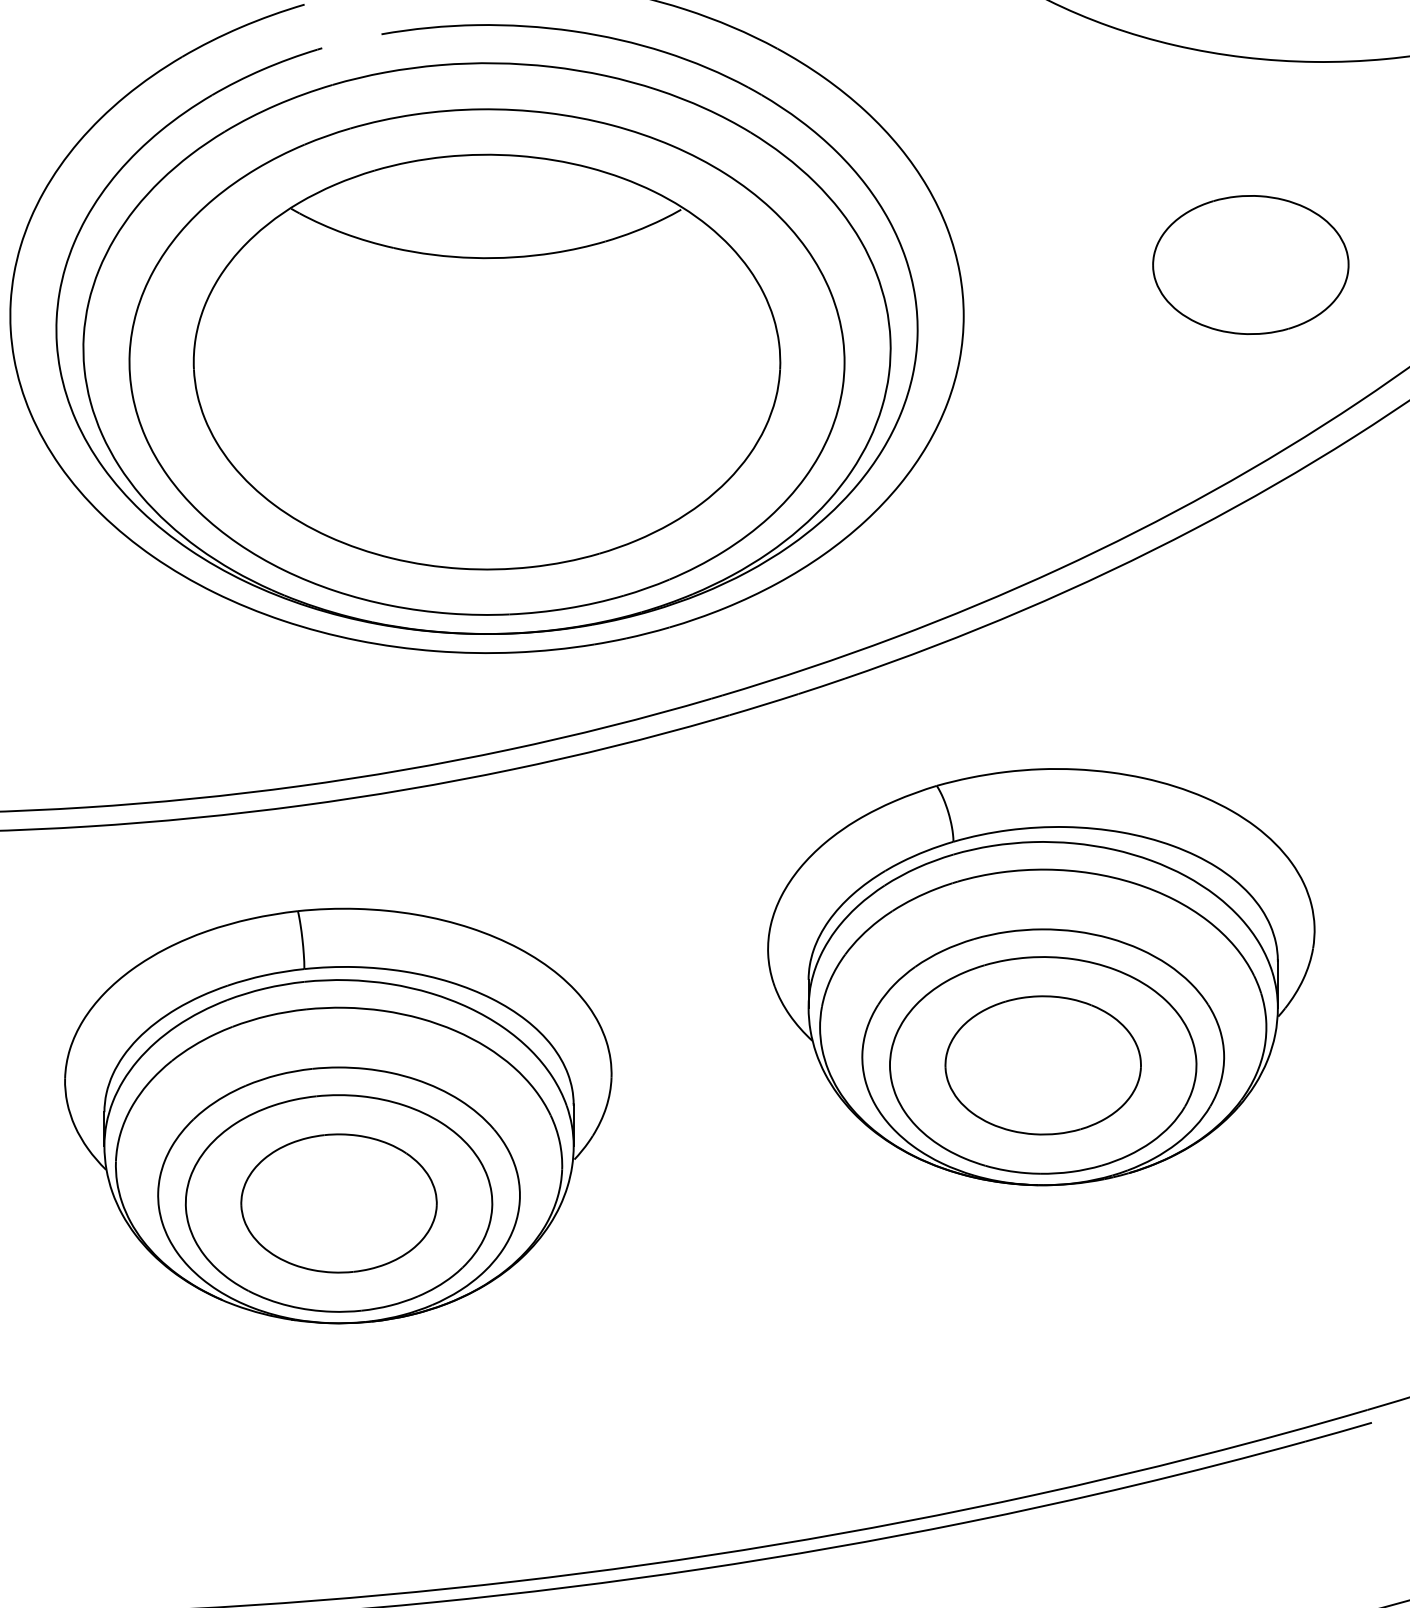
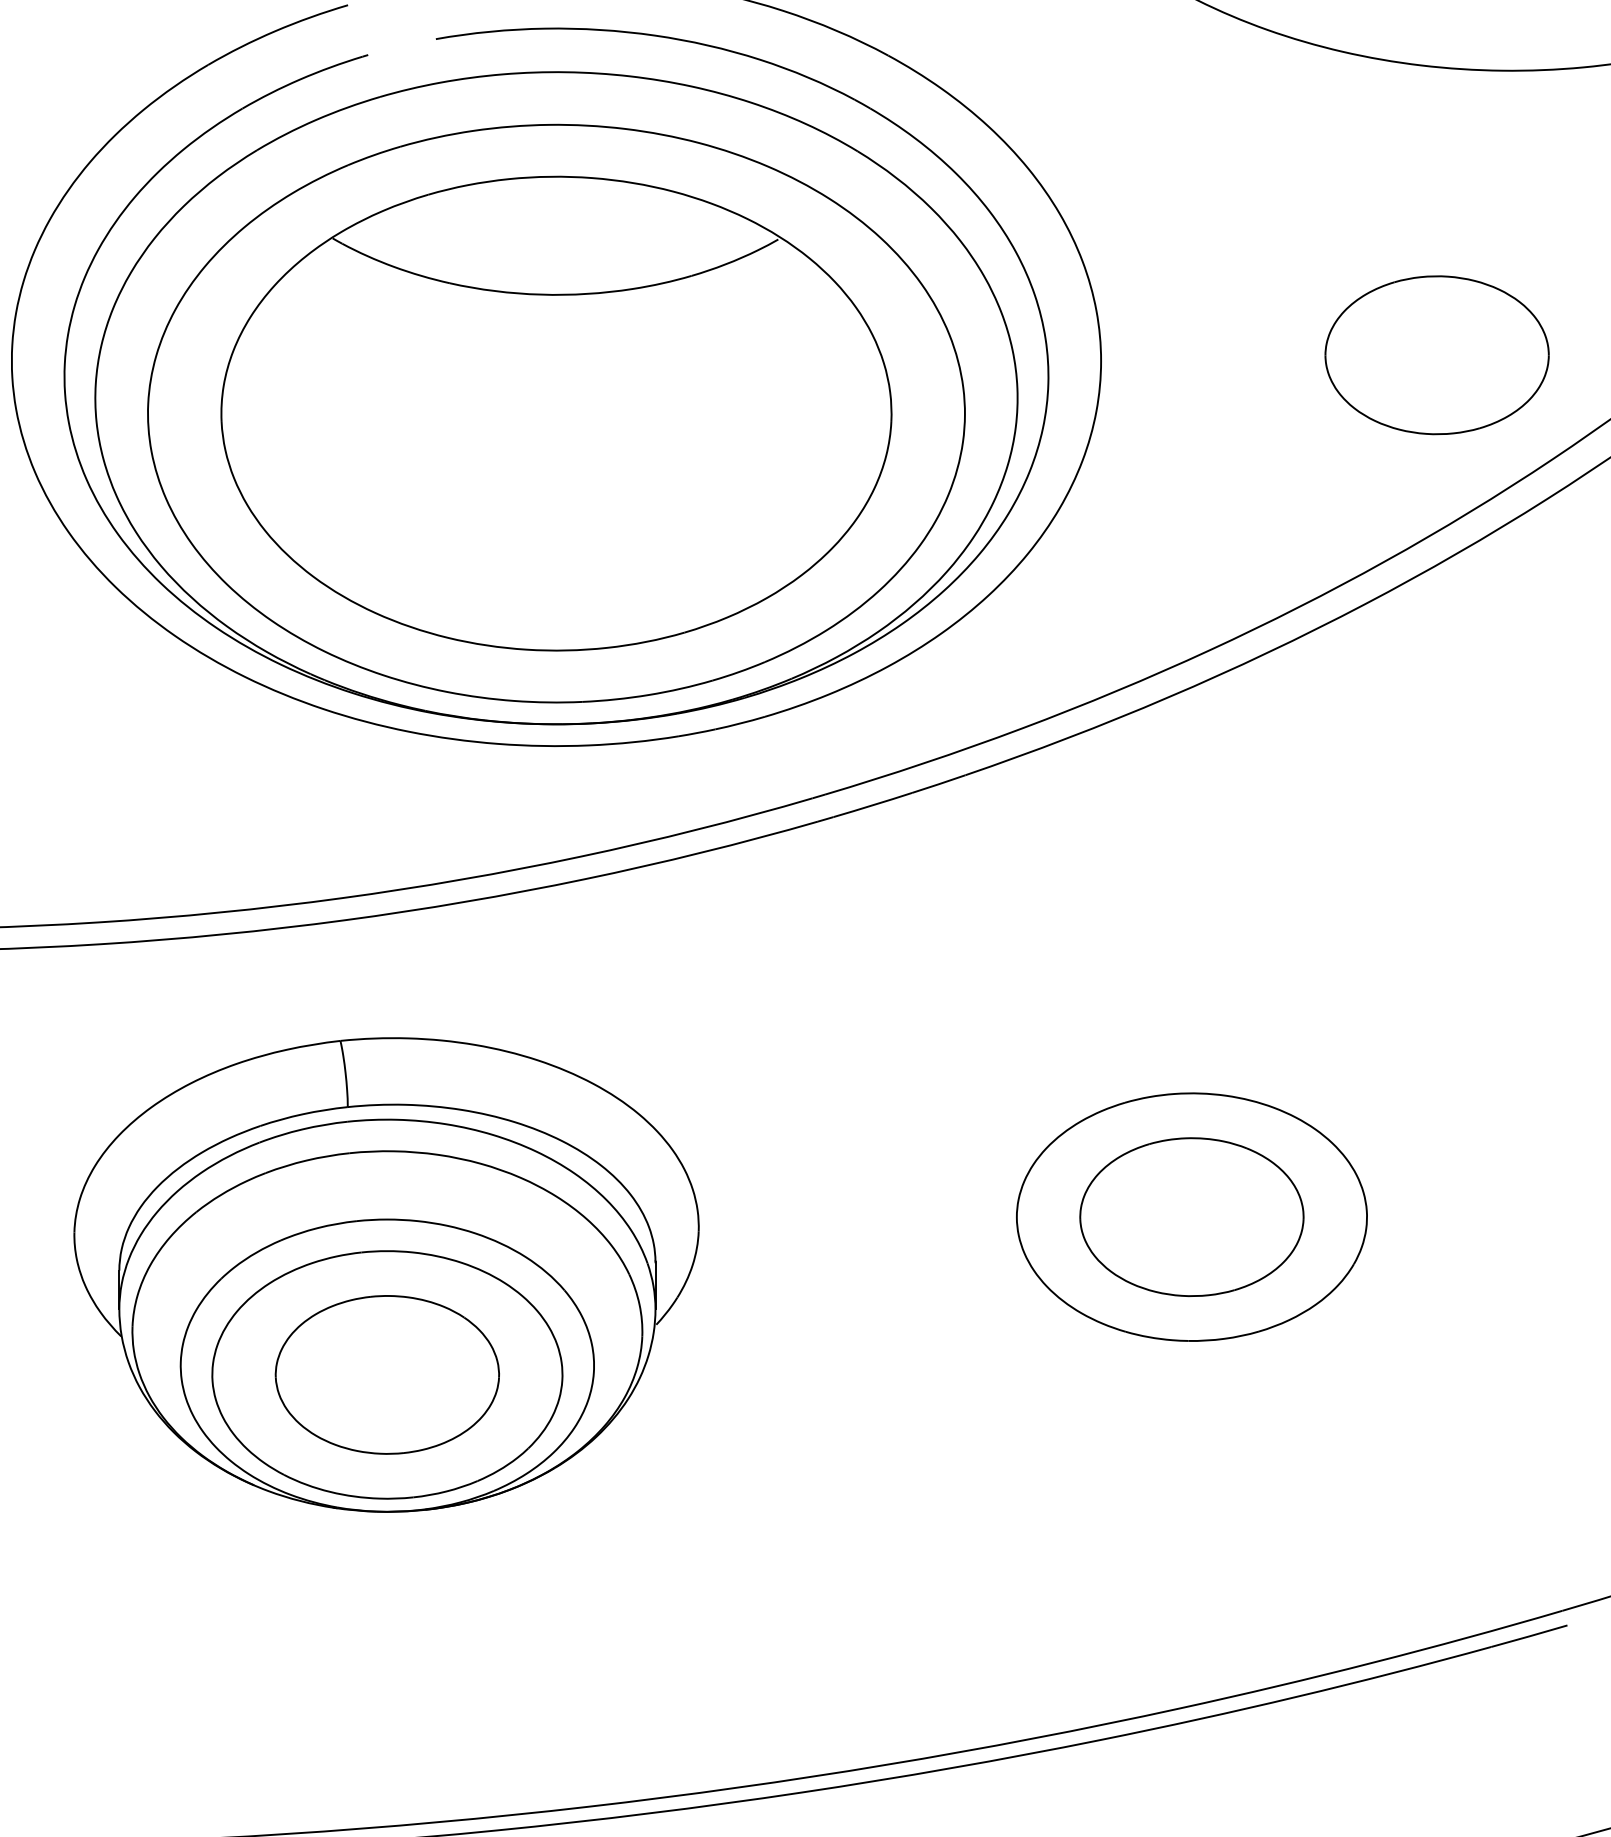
part: (1250, 264) -> (1436, 354), moved
part: (1041, 977) -> (1189, 1116), removed

